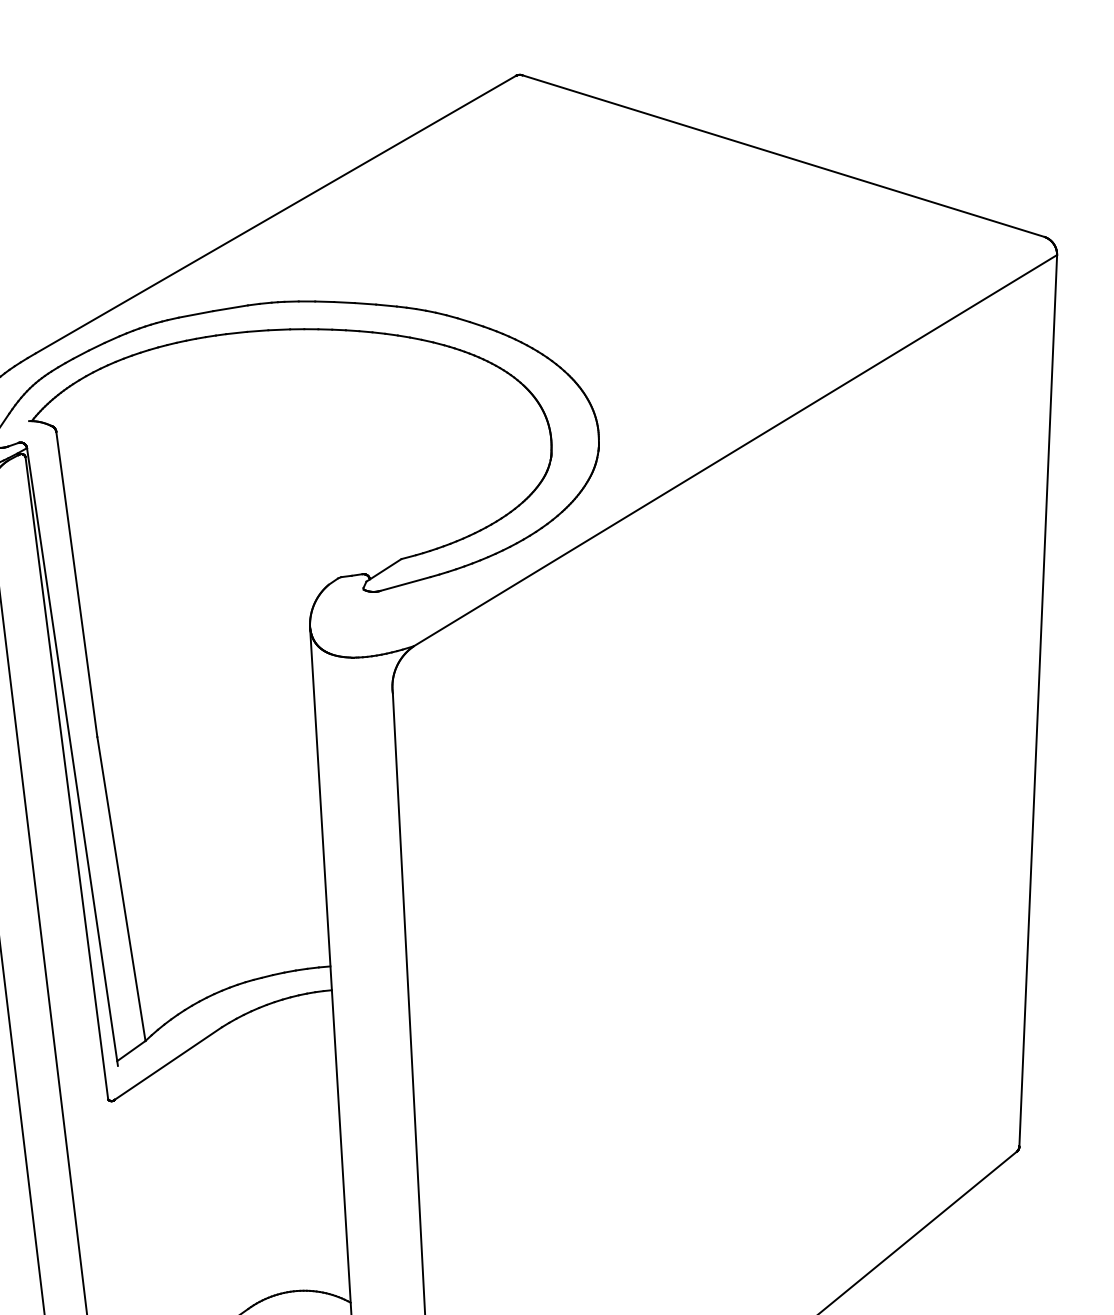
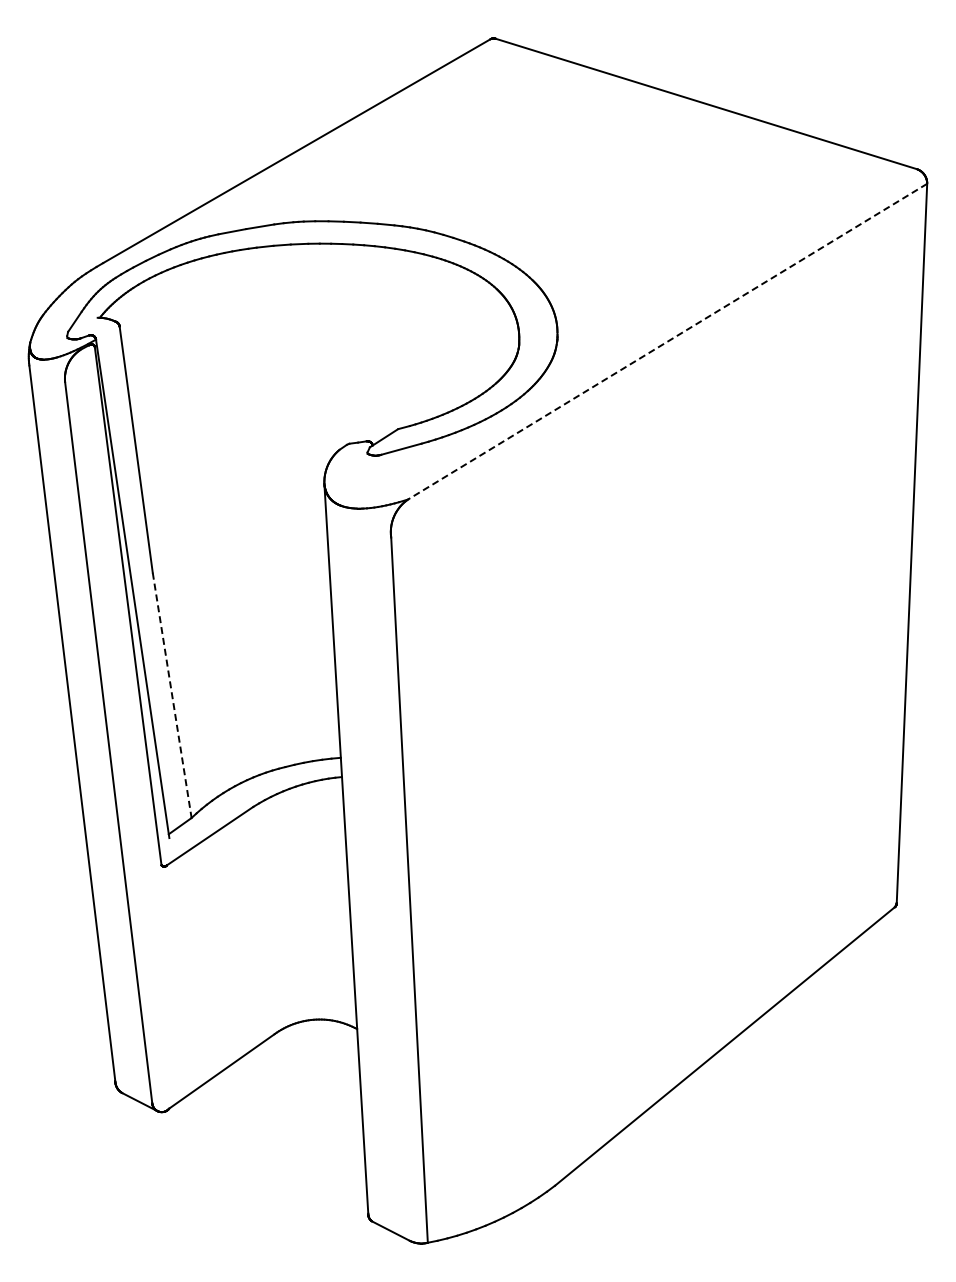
line: (735, 450) -> (667, 341), solid -> dashed
line: (121, 889) -> (172, 695), solid -> dashed

